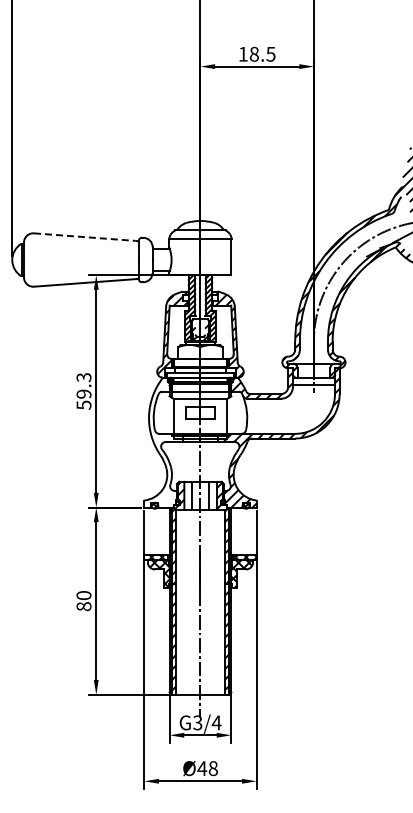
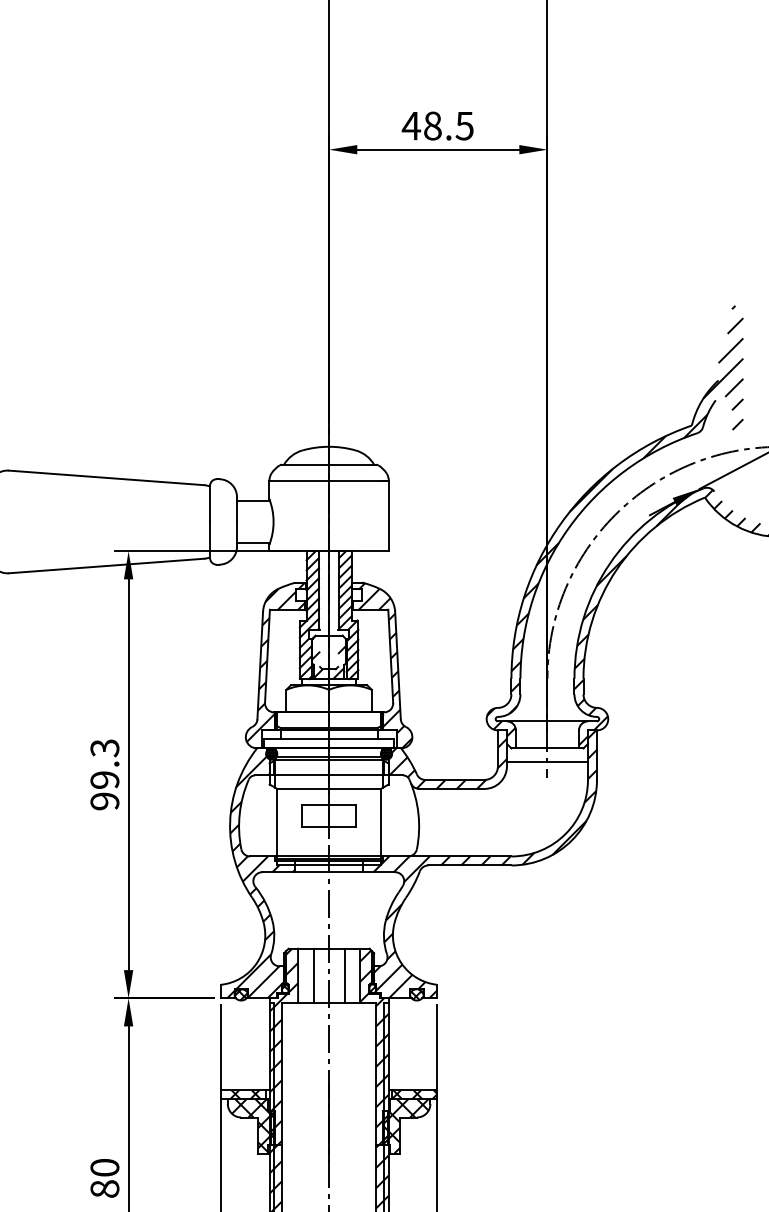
text: (243, 54) -> (411, 126), 18.5 -> 48.5
line: (84, 237) -> (105, 478), dashed -> solid
text: (83, 404) -> (103, 799), 59.3 -> 99.3
hatch: (164, 444) -> (259, 876), added

